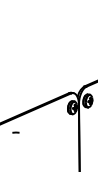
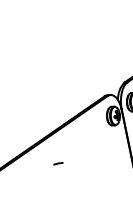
line: (15, 132) -> (57, 163), moved

